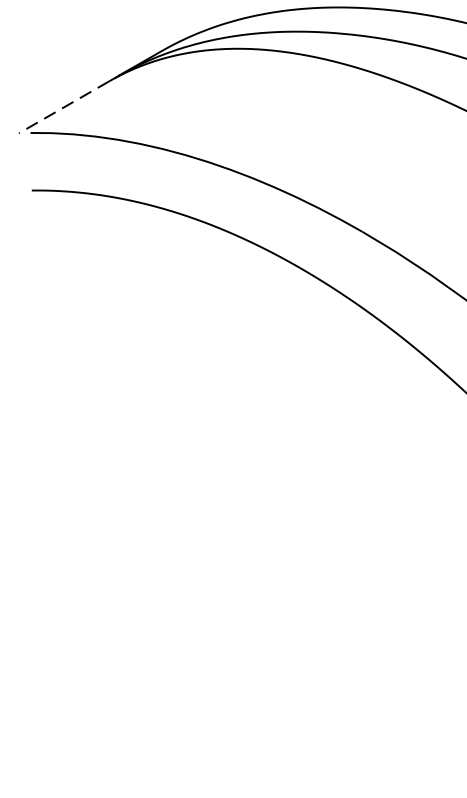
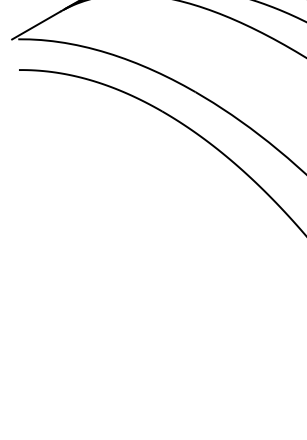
line: (64, 107) -> (36, 25), dashed -> solid

